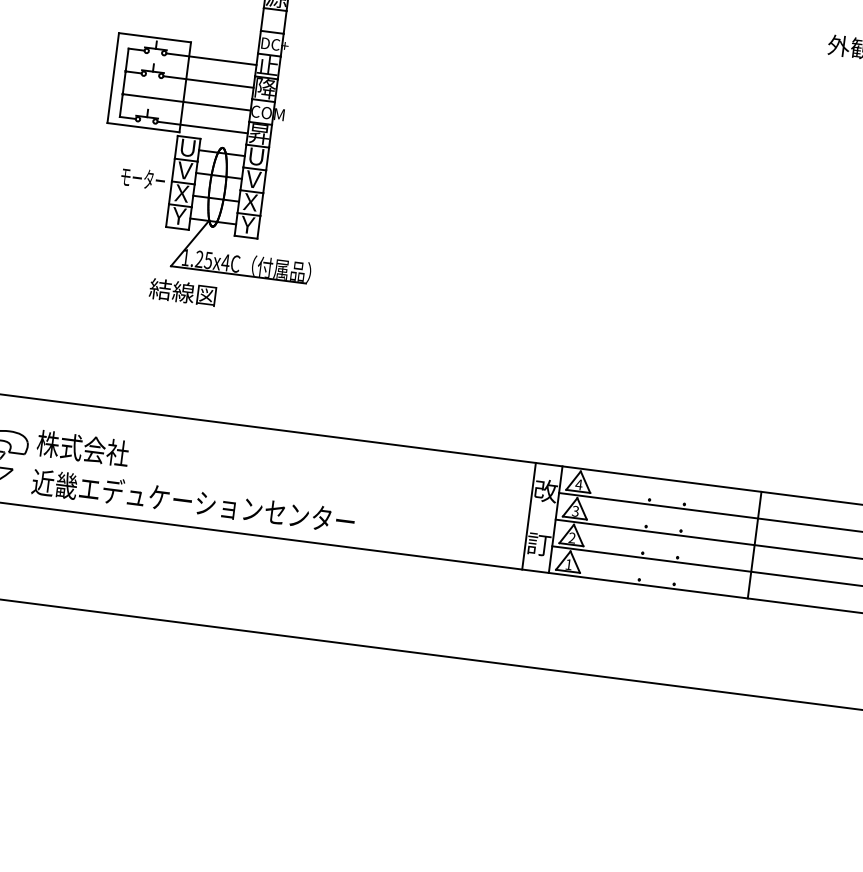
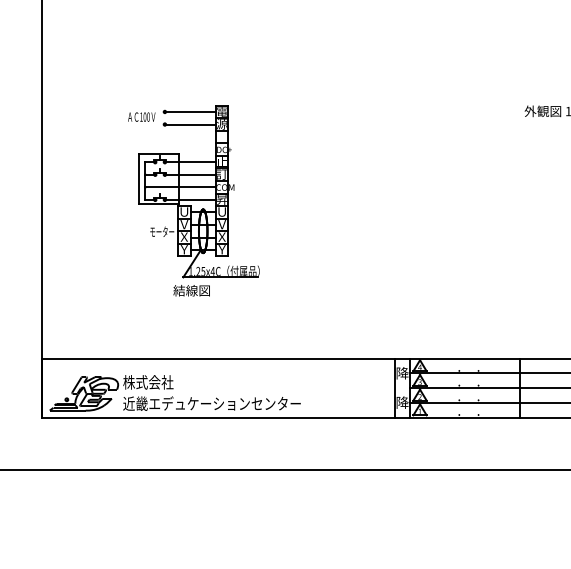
text: (263, 88) -> (221, 174), 降 -> 訂
text: (545, 491) -> (402, 373), 改 -> 降
text: (539, 544) -> (402, 402), 訂 -> 降

